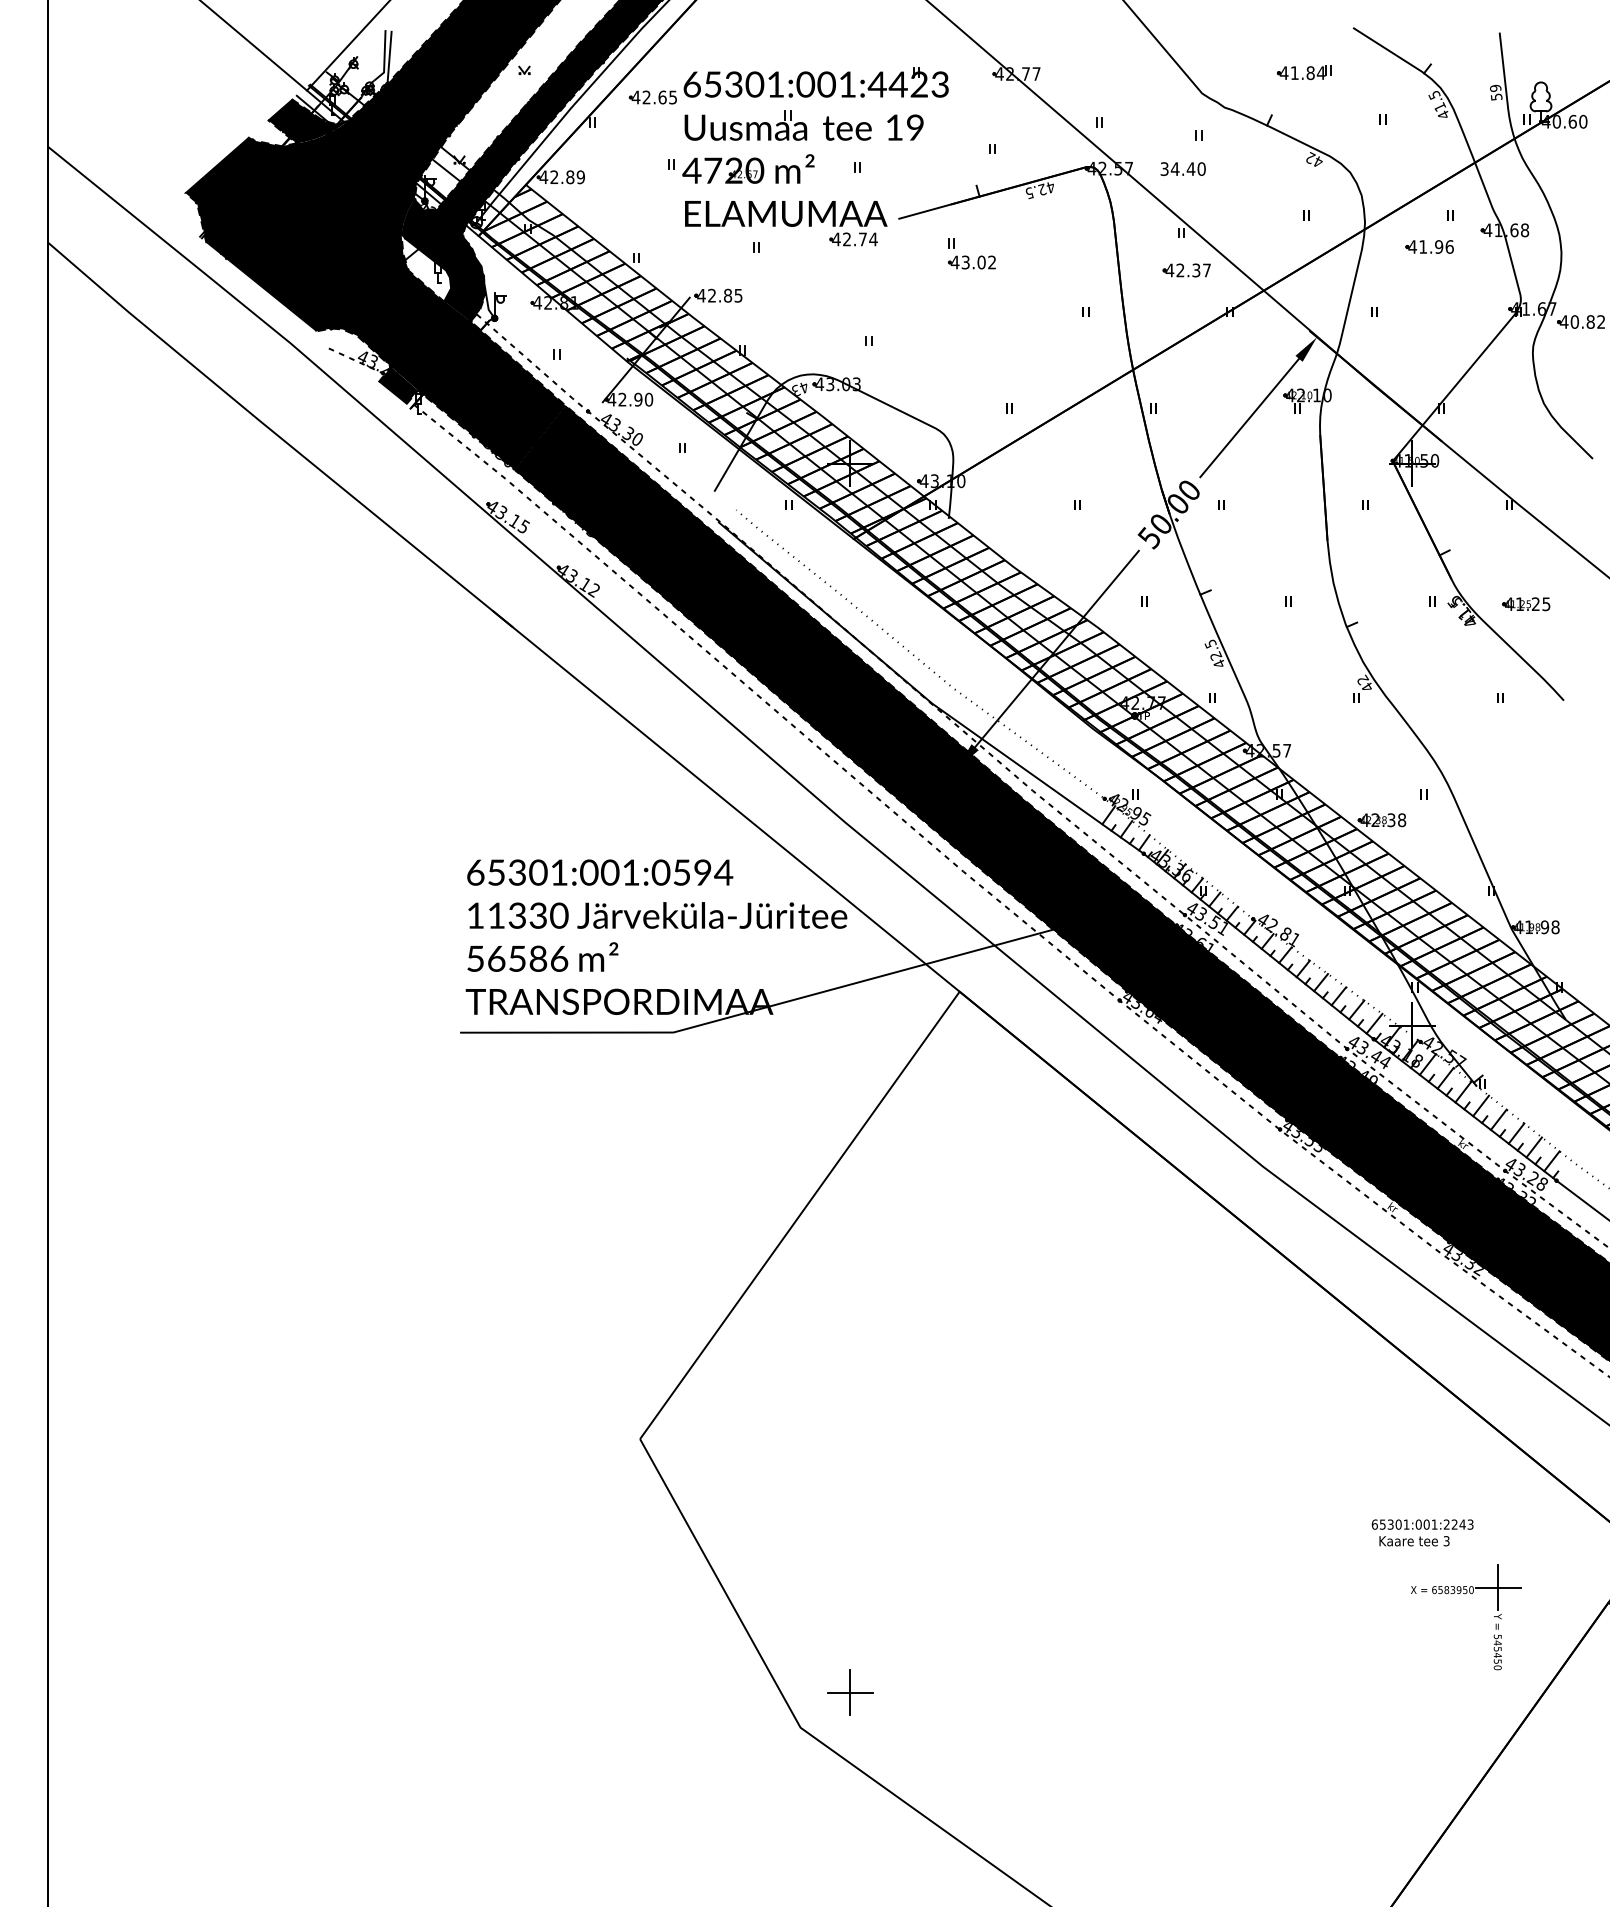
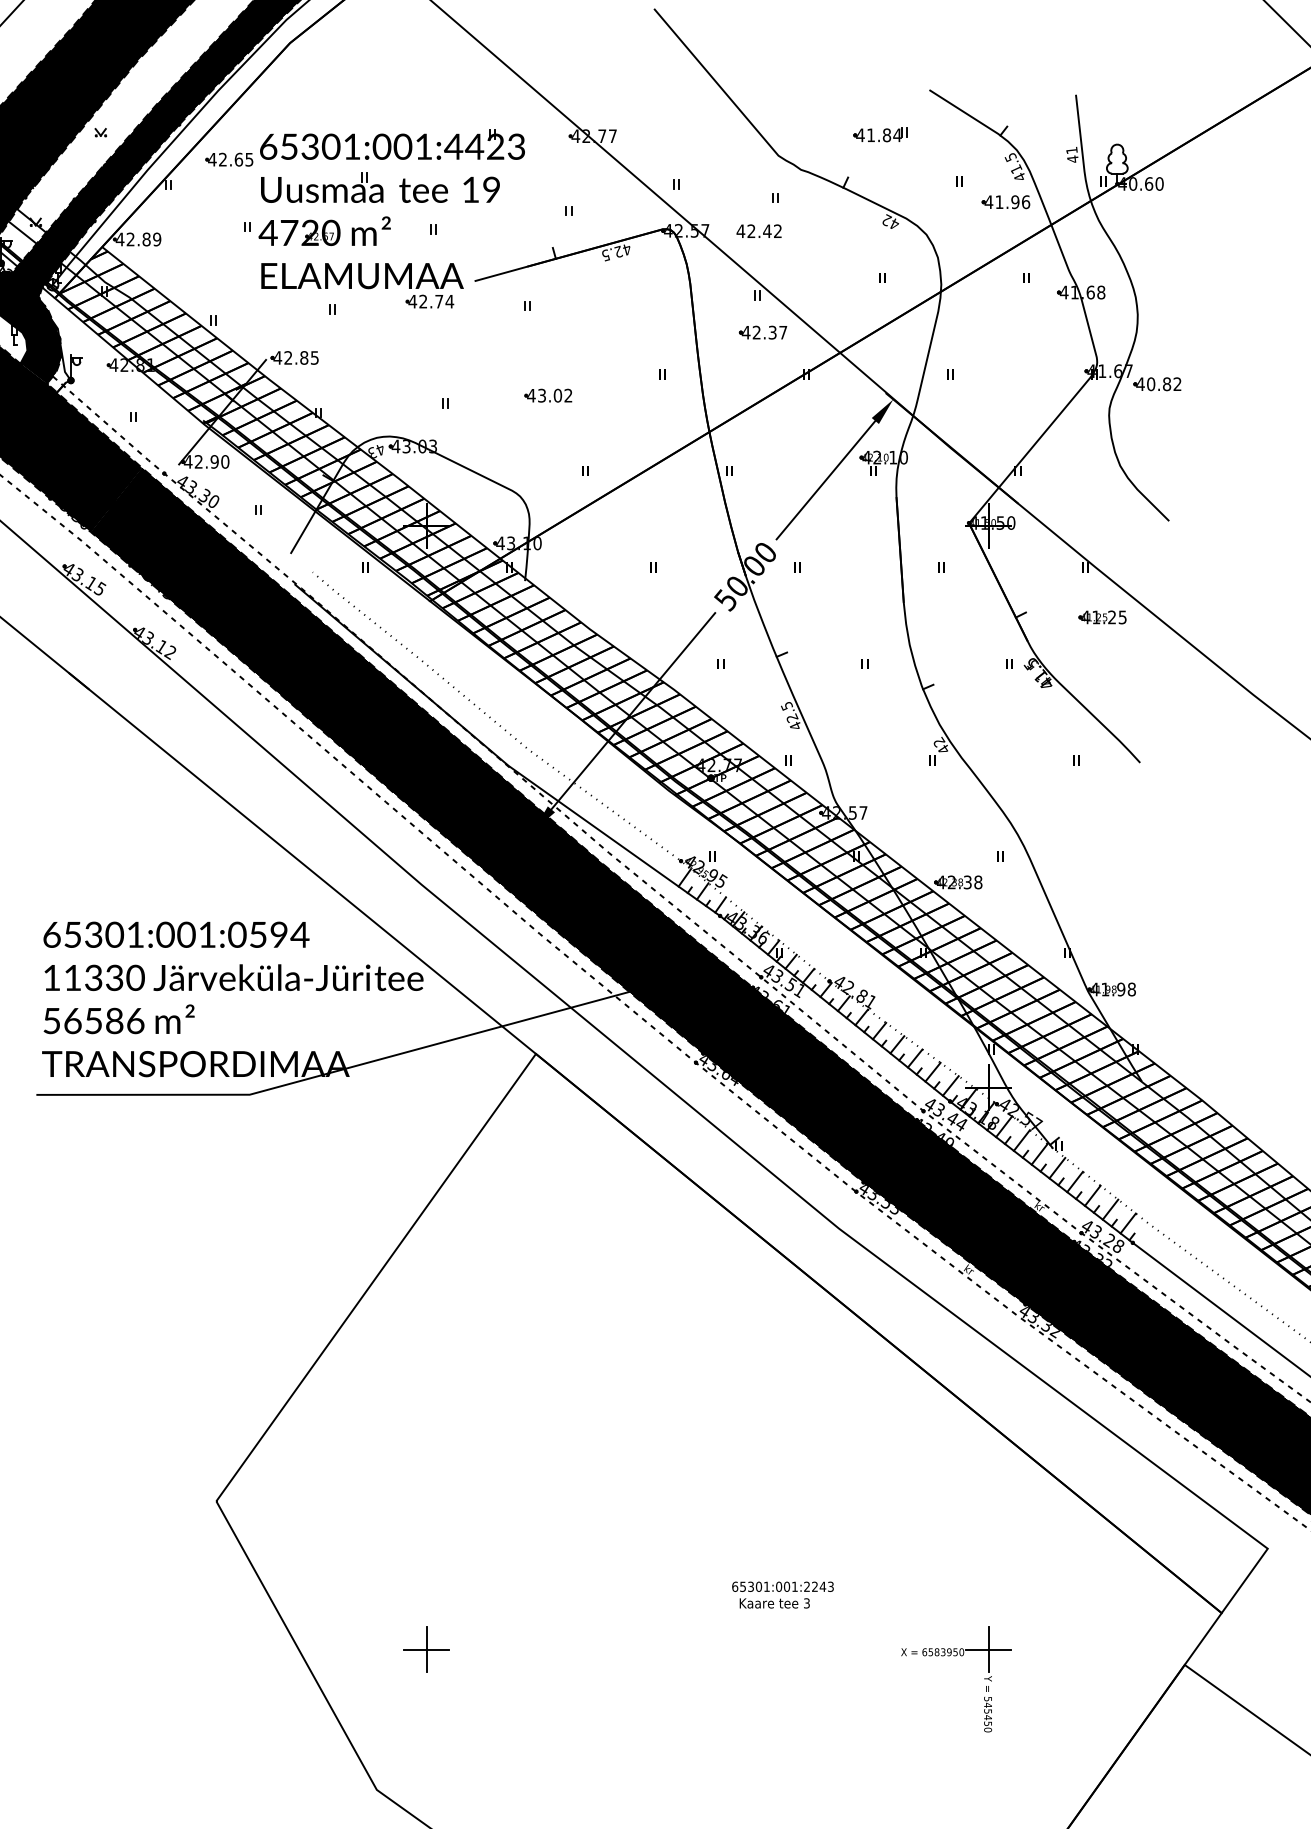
text: (1496, 92) -> (1072, 154), 59 -> 41
text: (1182, 169) -> (758, 231), 34.40 -> 42.42
part: (1429, 246) -> (1005, 201), moved
part: (971, 262) -> (547, 395), moved
part: (1526, 604) -> (1102, 617), moved
text: (1422, 1532) -> (782, 1594), moved
part: (1464, 1594) -> (954, 1656), moved
part: (850, 1692) -> (426, 1649), moved

